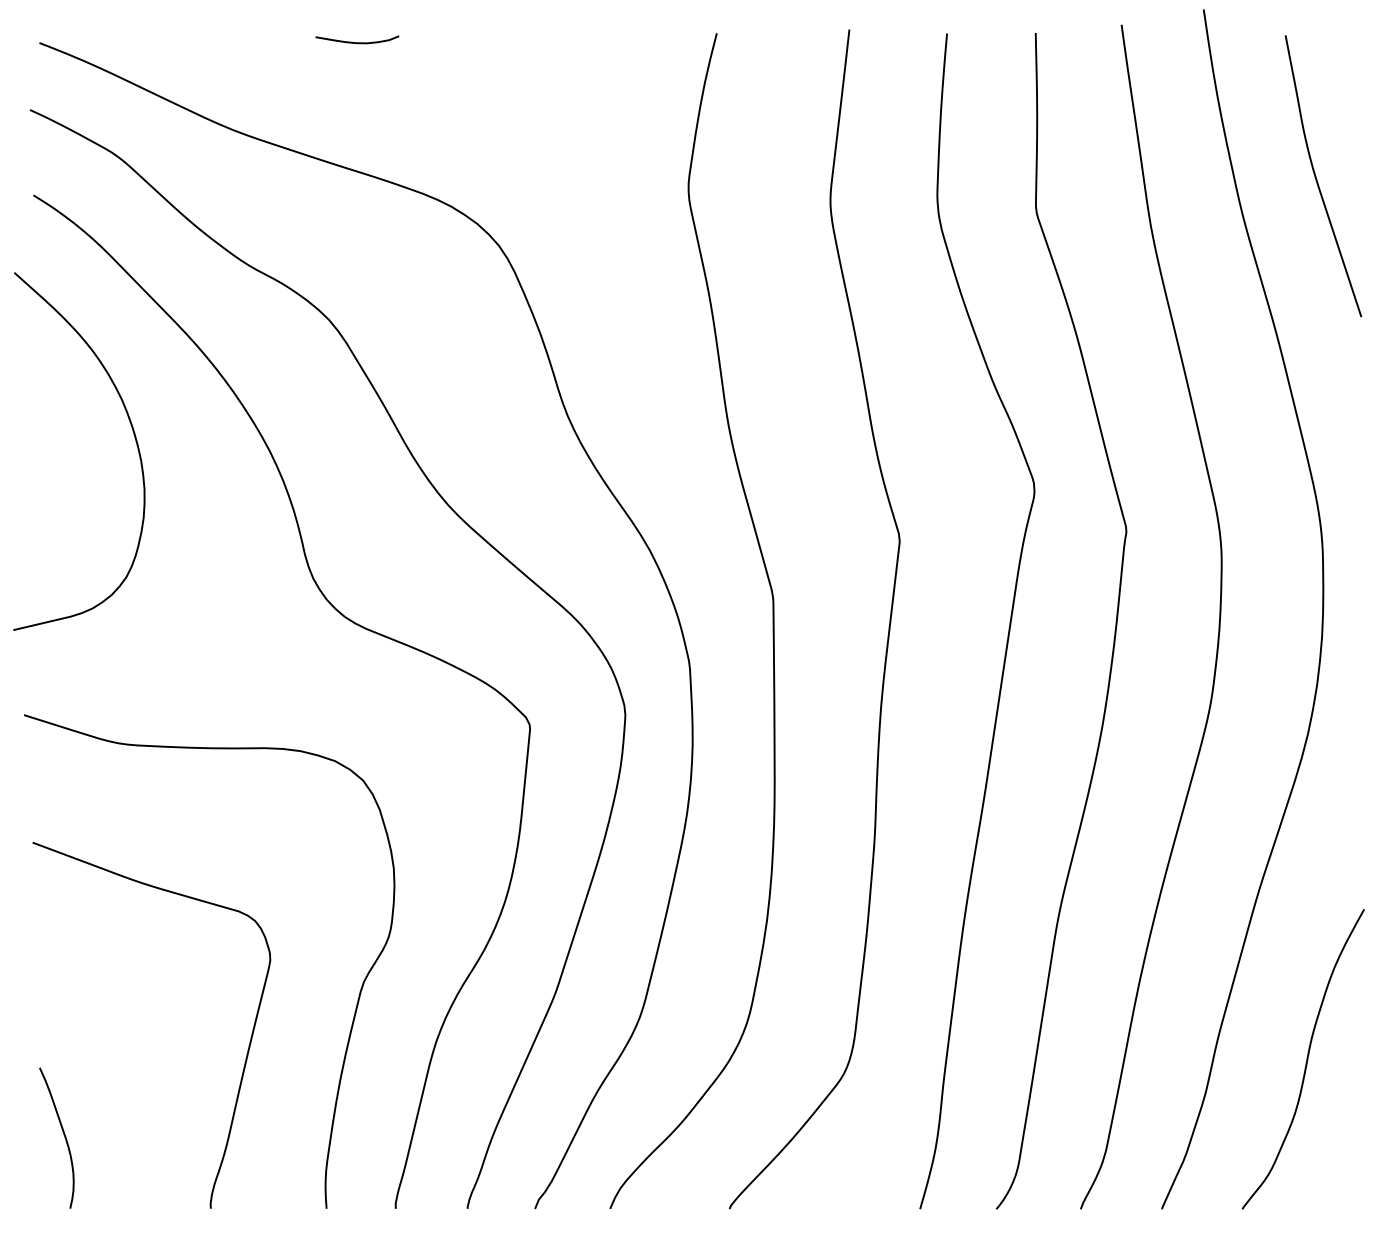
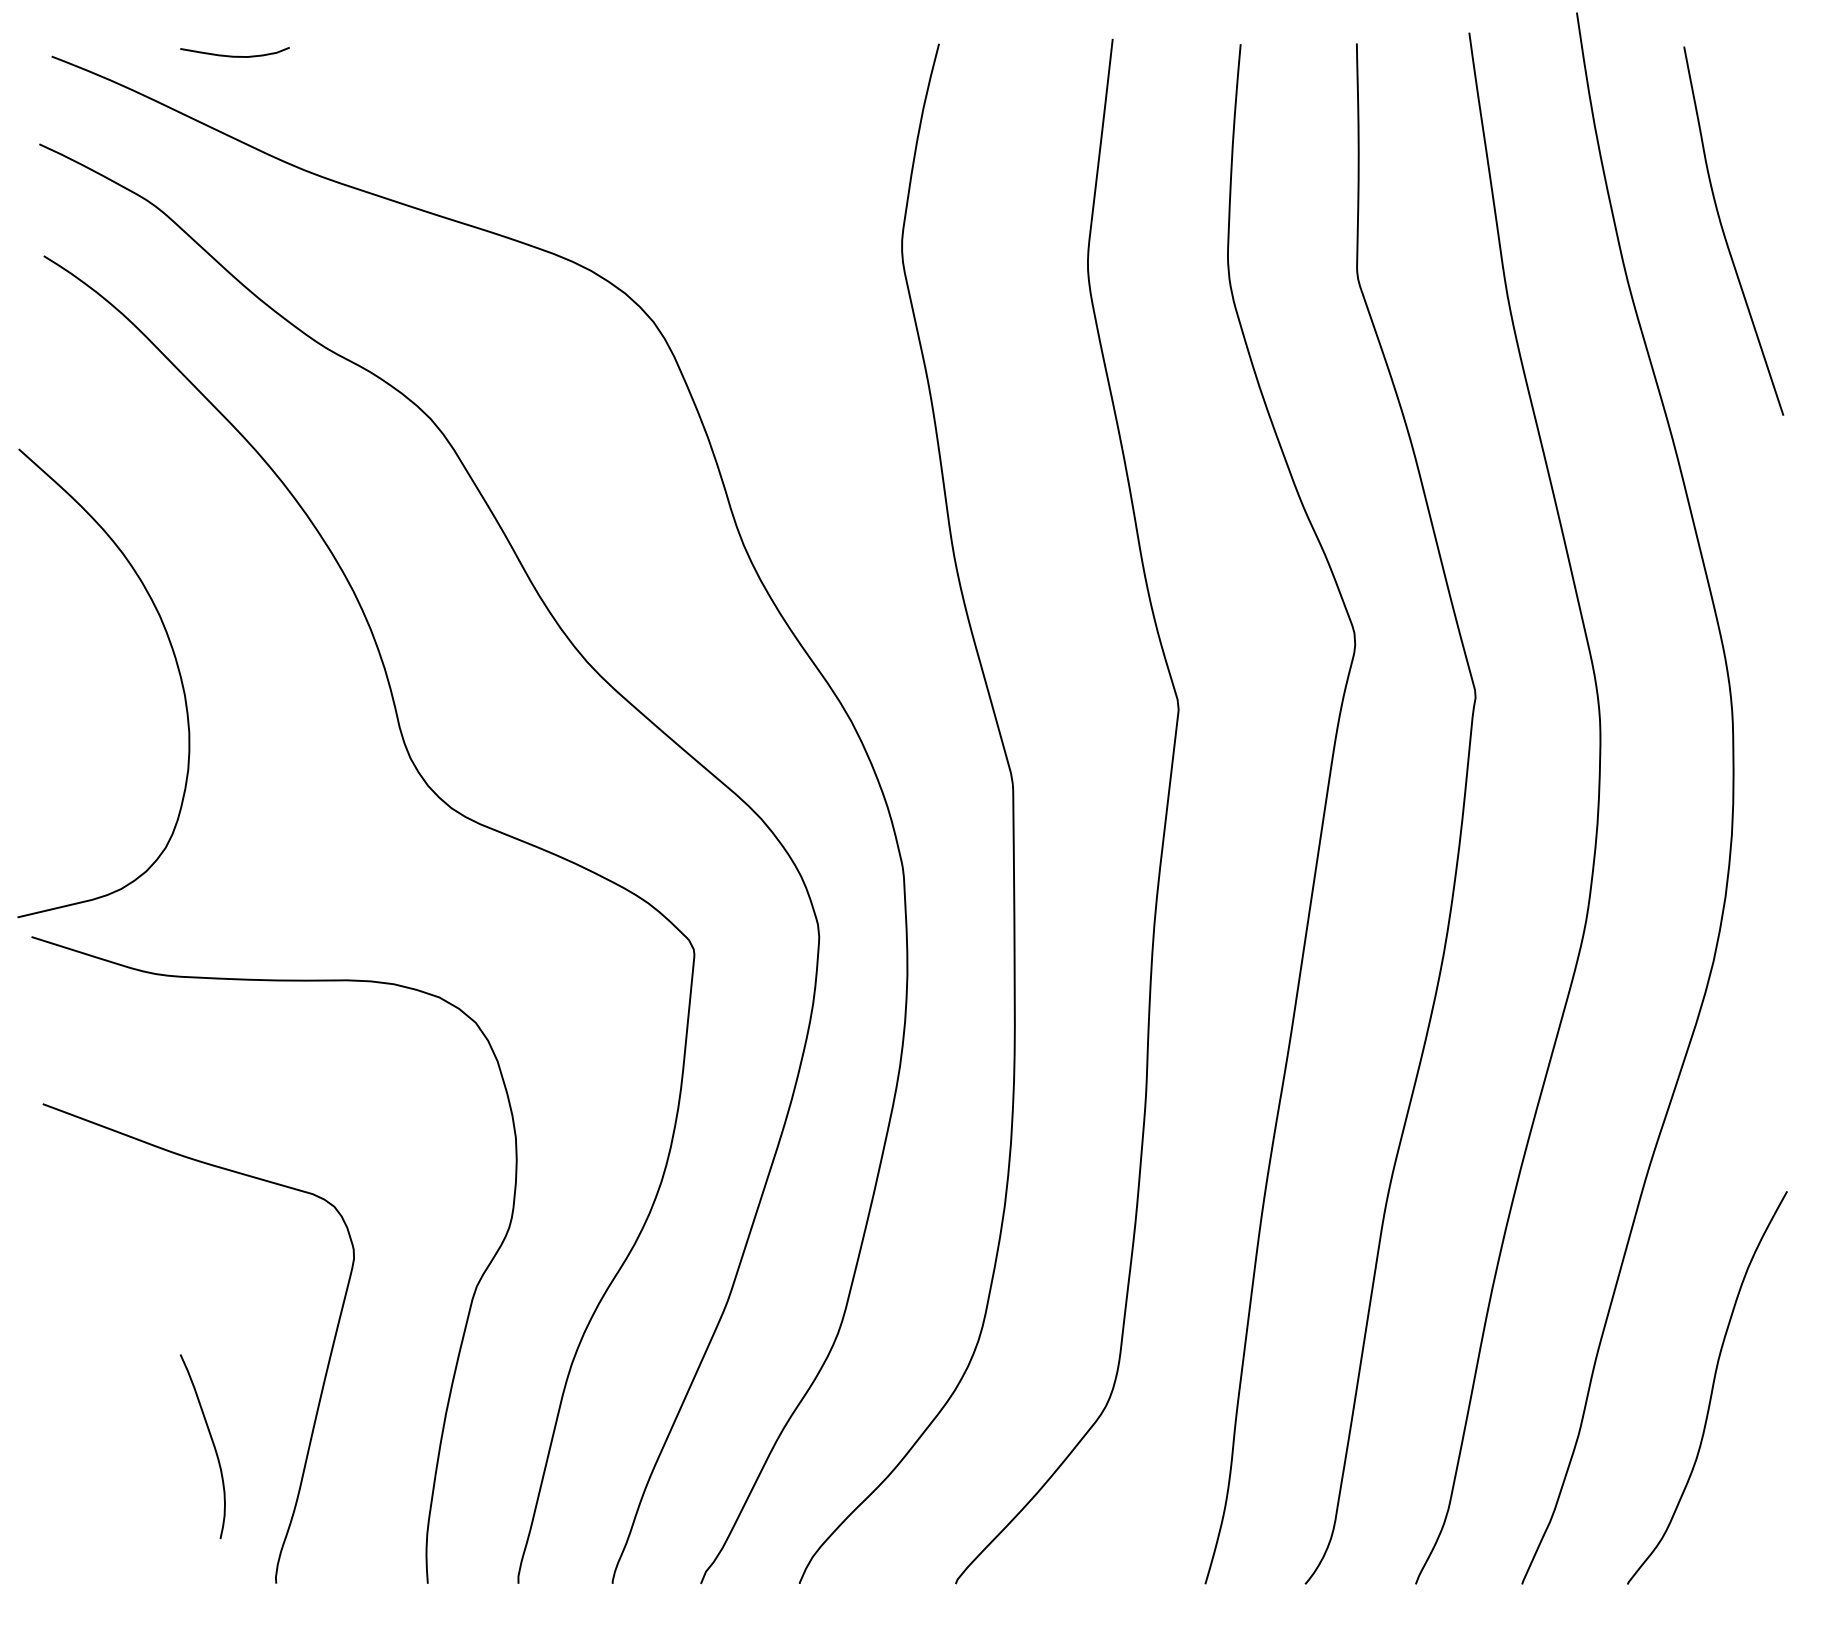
curve: (357, 42) -> (235, 55), moved
curve: (134, 438) -> (176, 666), moved
curve: (63, 1135) -> (211, 1443), moved

